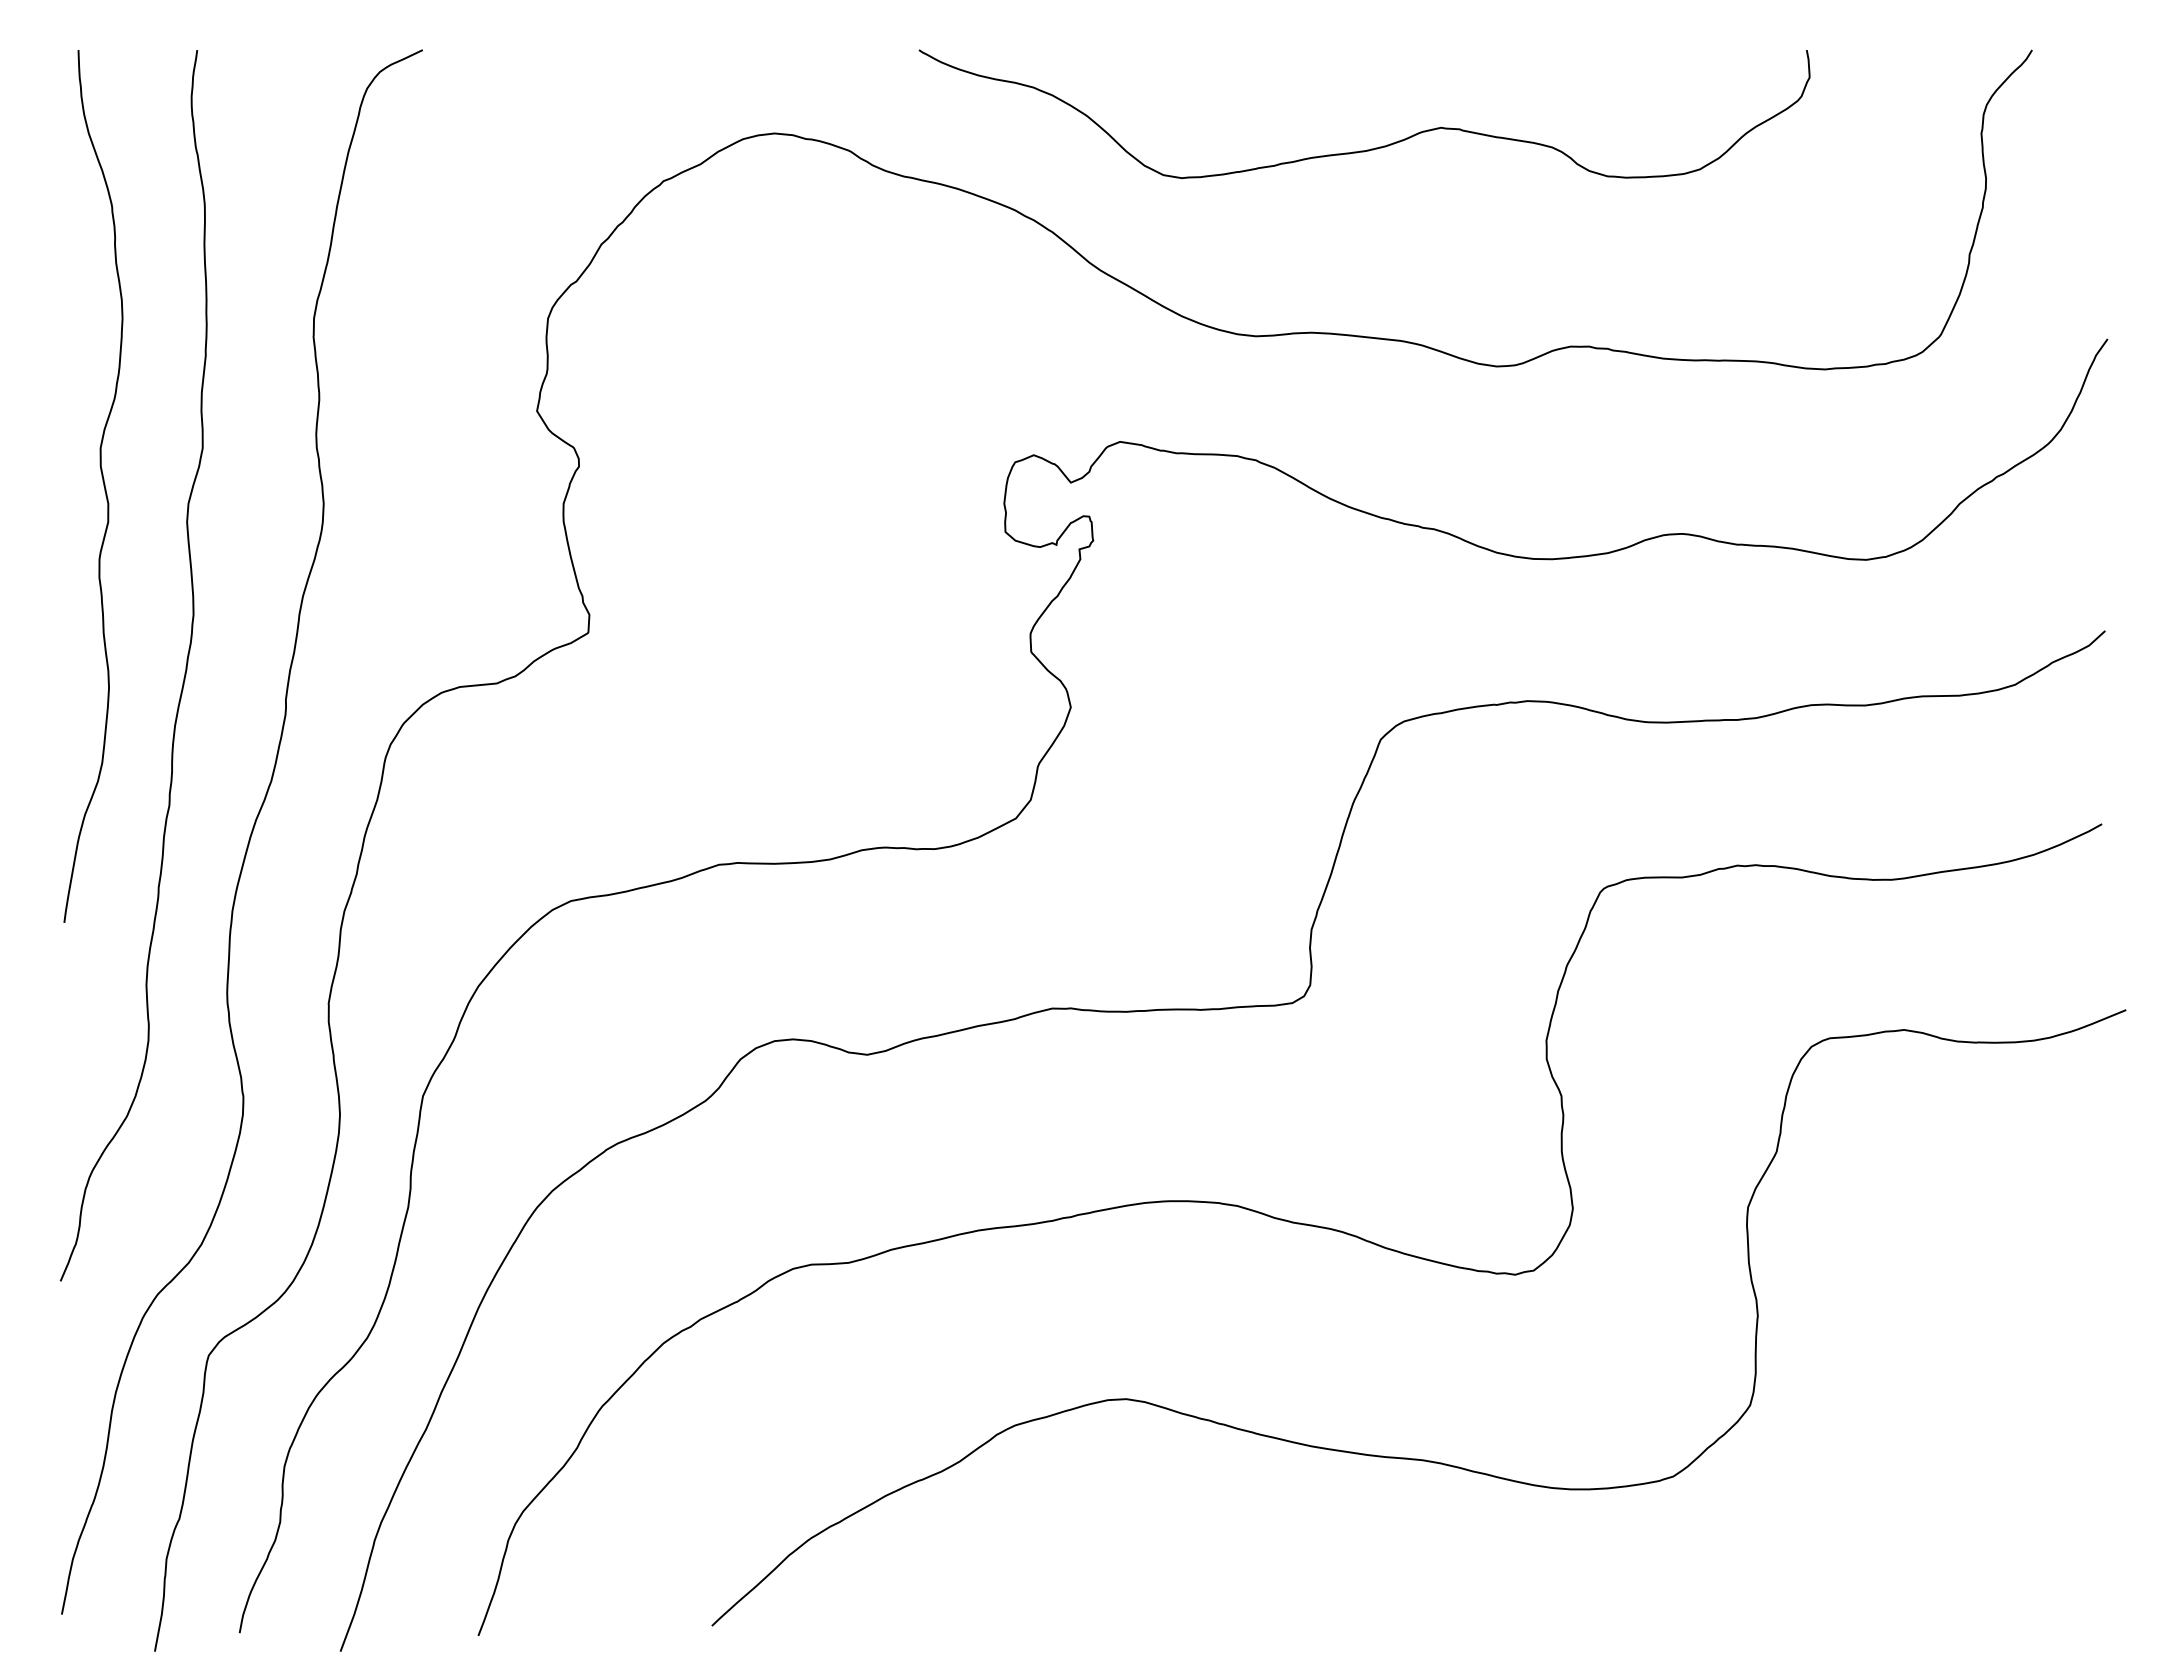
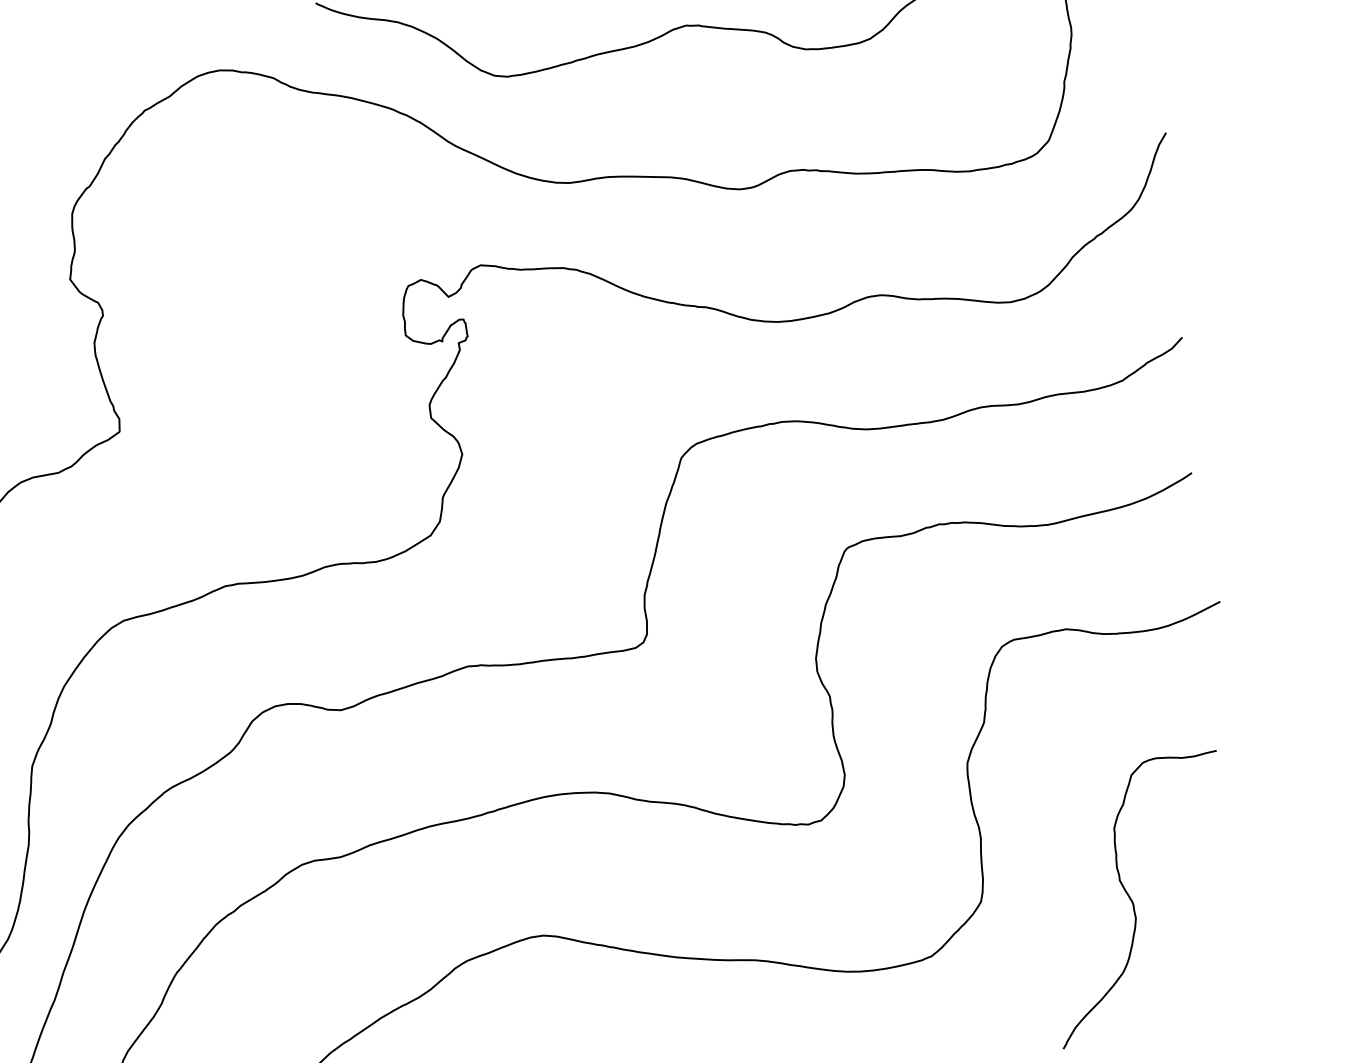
curve: (1965, 1424) -> (1133, 901), added

